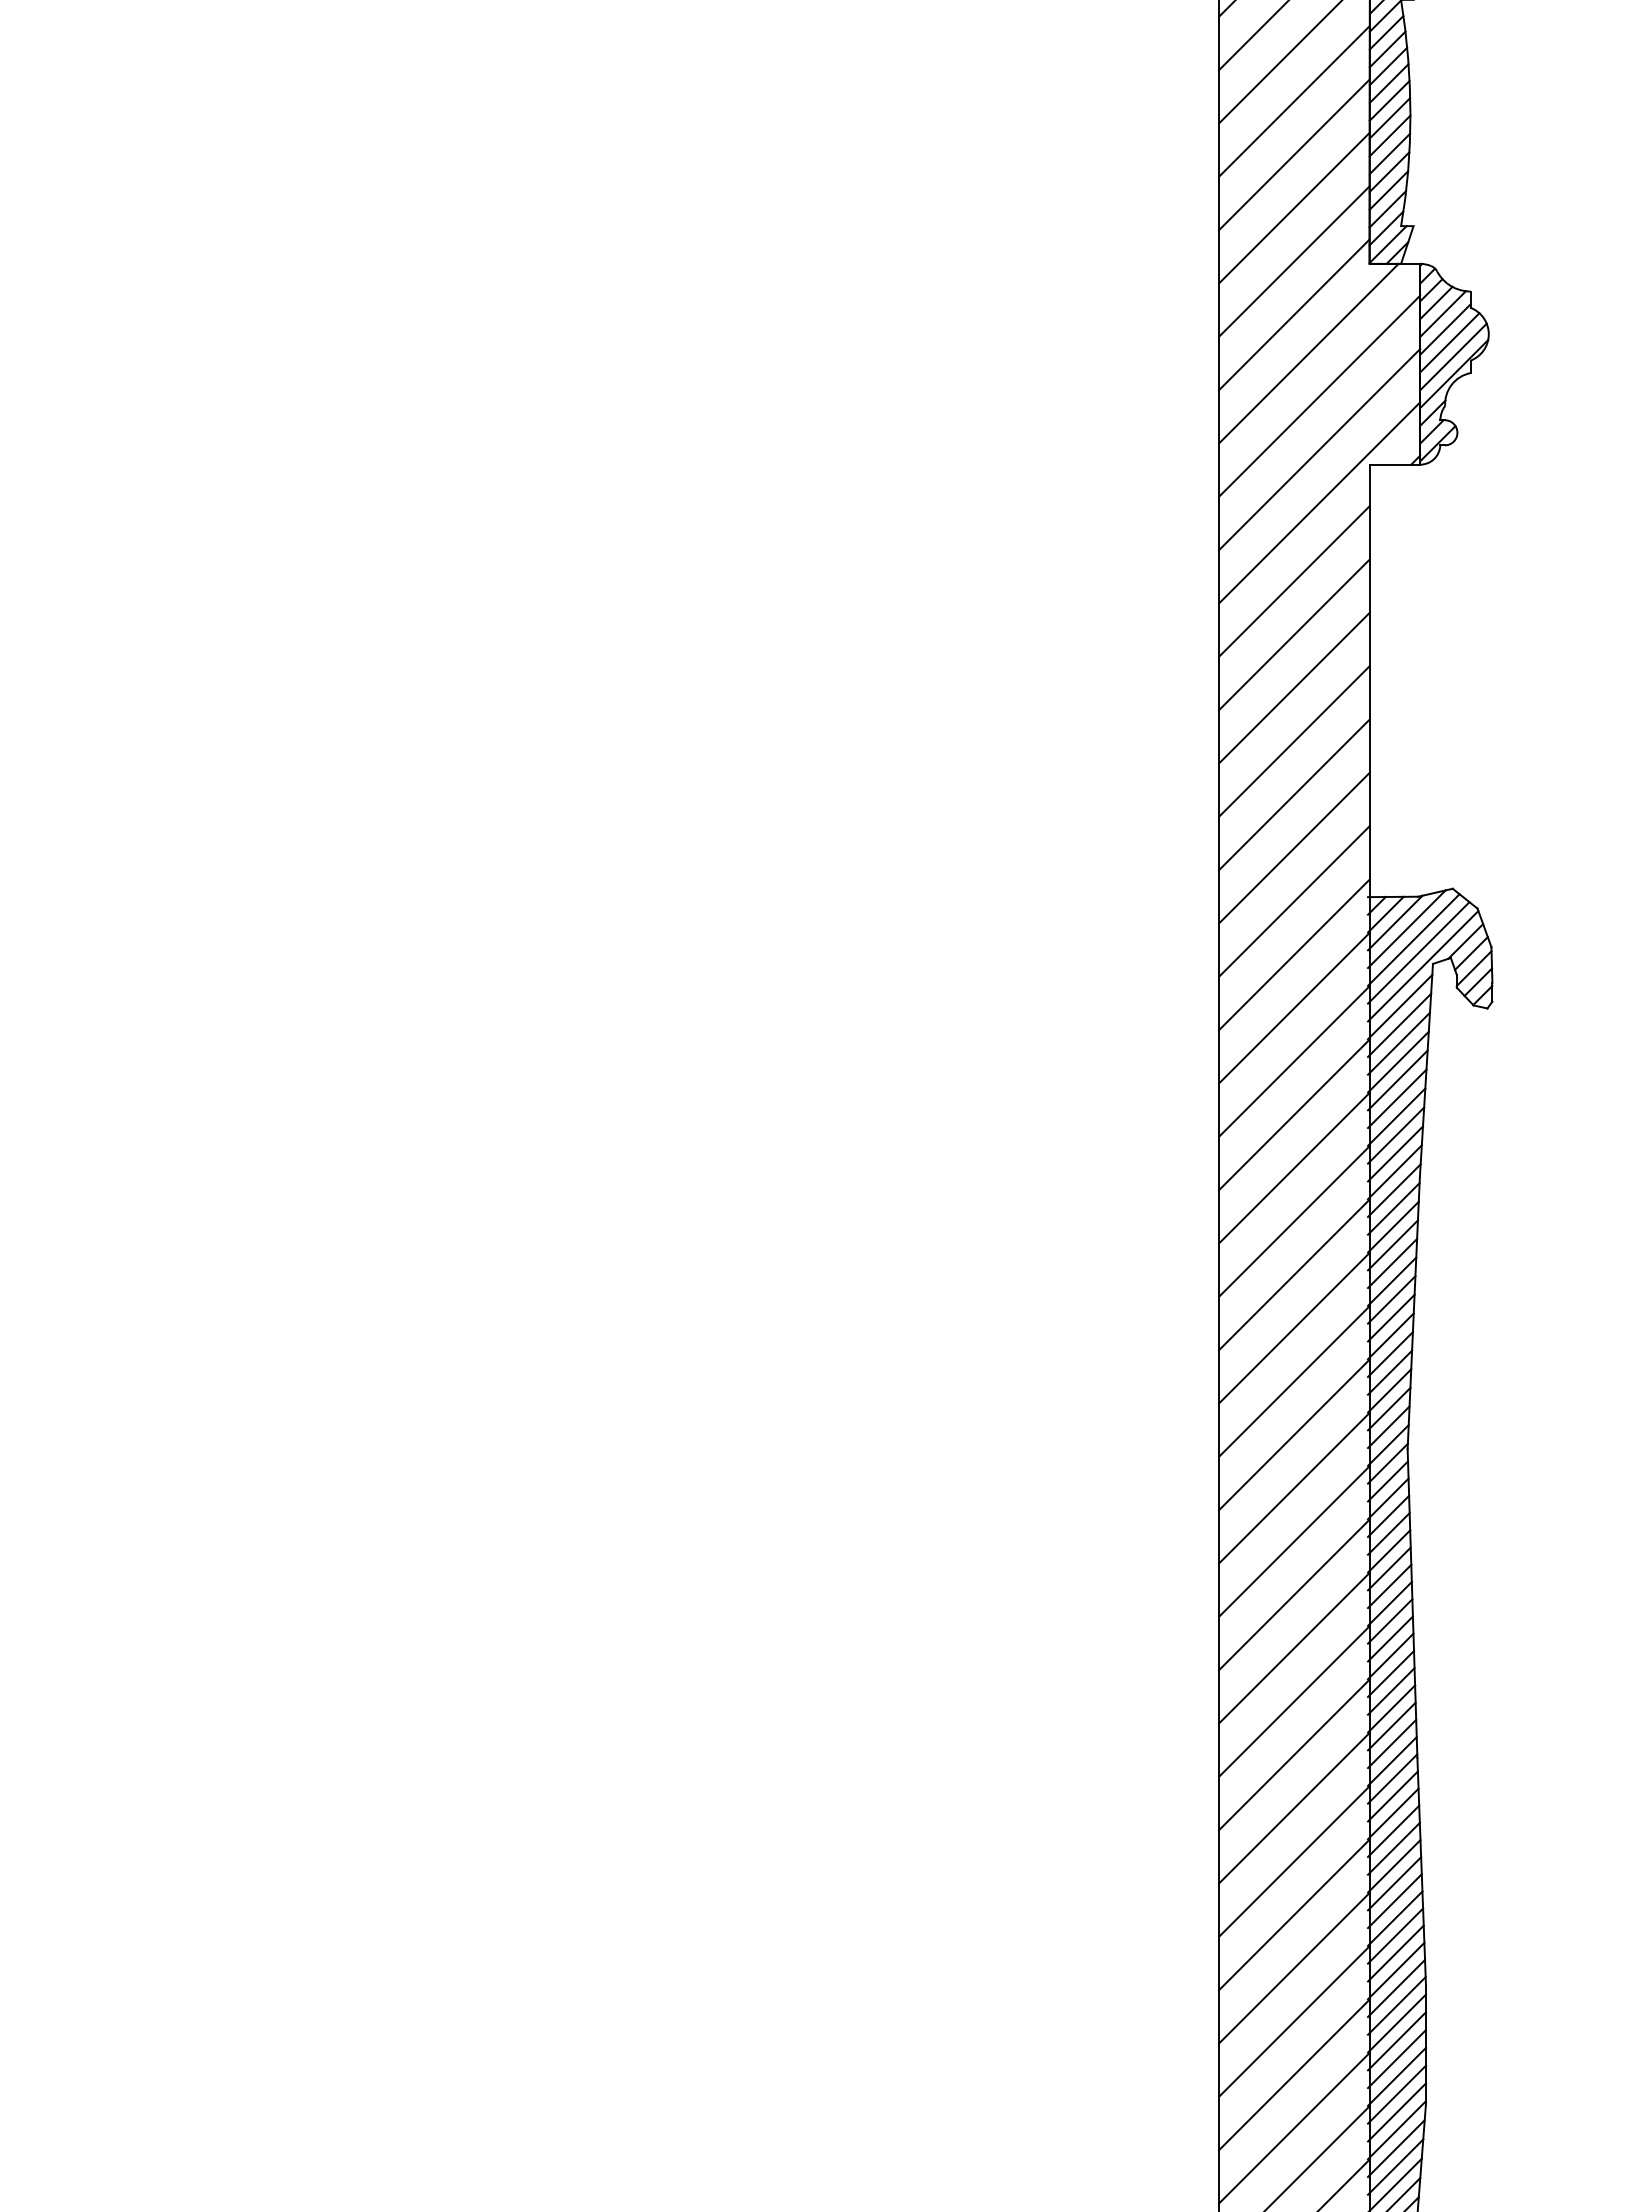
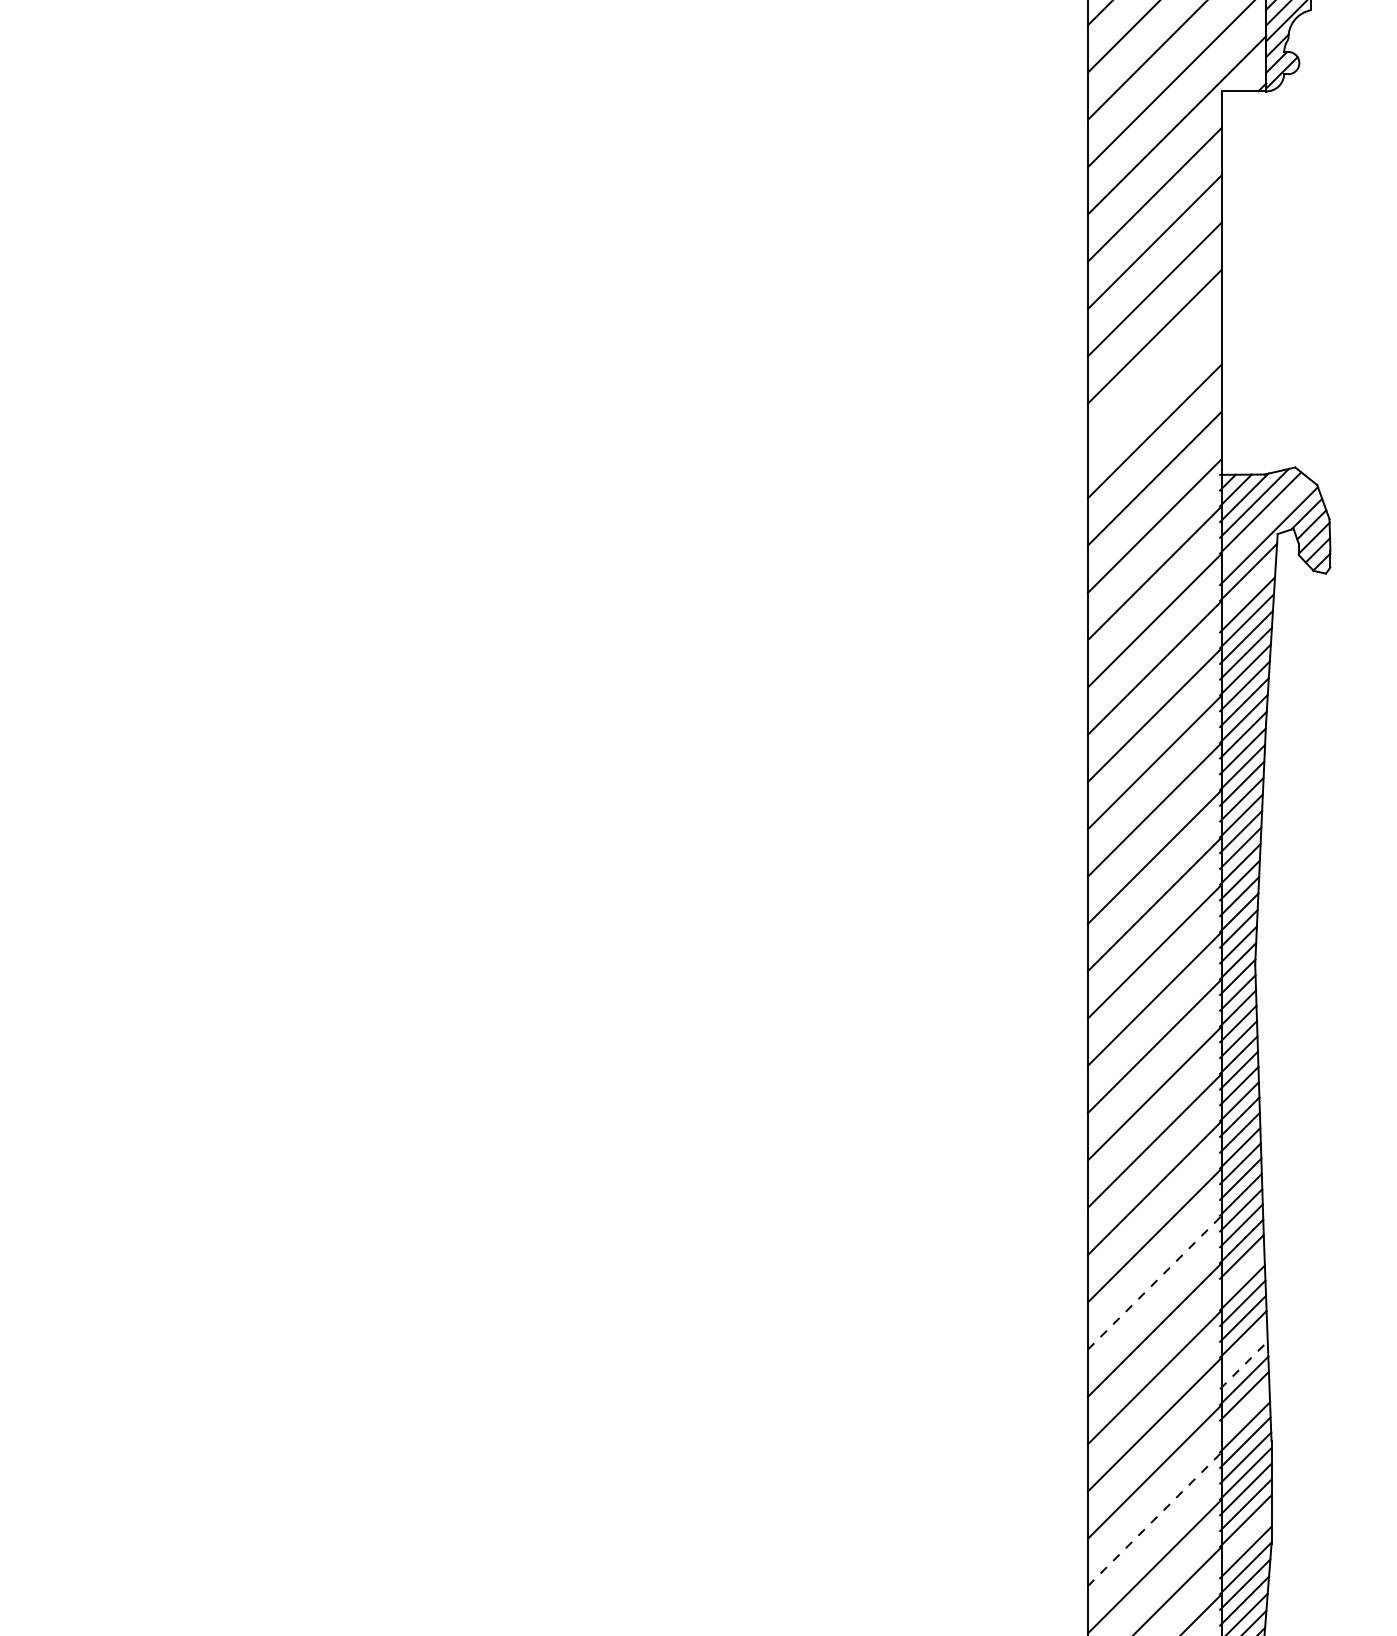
line: (1294, 794) -> (1154, 383), removed
line: (1418, 952) -> (1264, 523), removed
line: (1399, 1024) -> (1247, 587), removed
line: (1392, 1796) -> (1241, 1272), removed
line: (1294, 1808) -> (1154, 1283), solid -> dashed
line: (1394, 1883) -> (1243, 1349), removed
line: (1395, 1900) -> (1244, 1364), solid -> dashed
line: (1395, 1953) -> (1244, 1411), removed
line: (1294, 2074) -> (1154, 1518), solid -> dashed
line: (1397, 2094) -> (1246, 1536), removed

